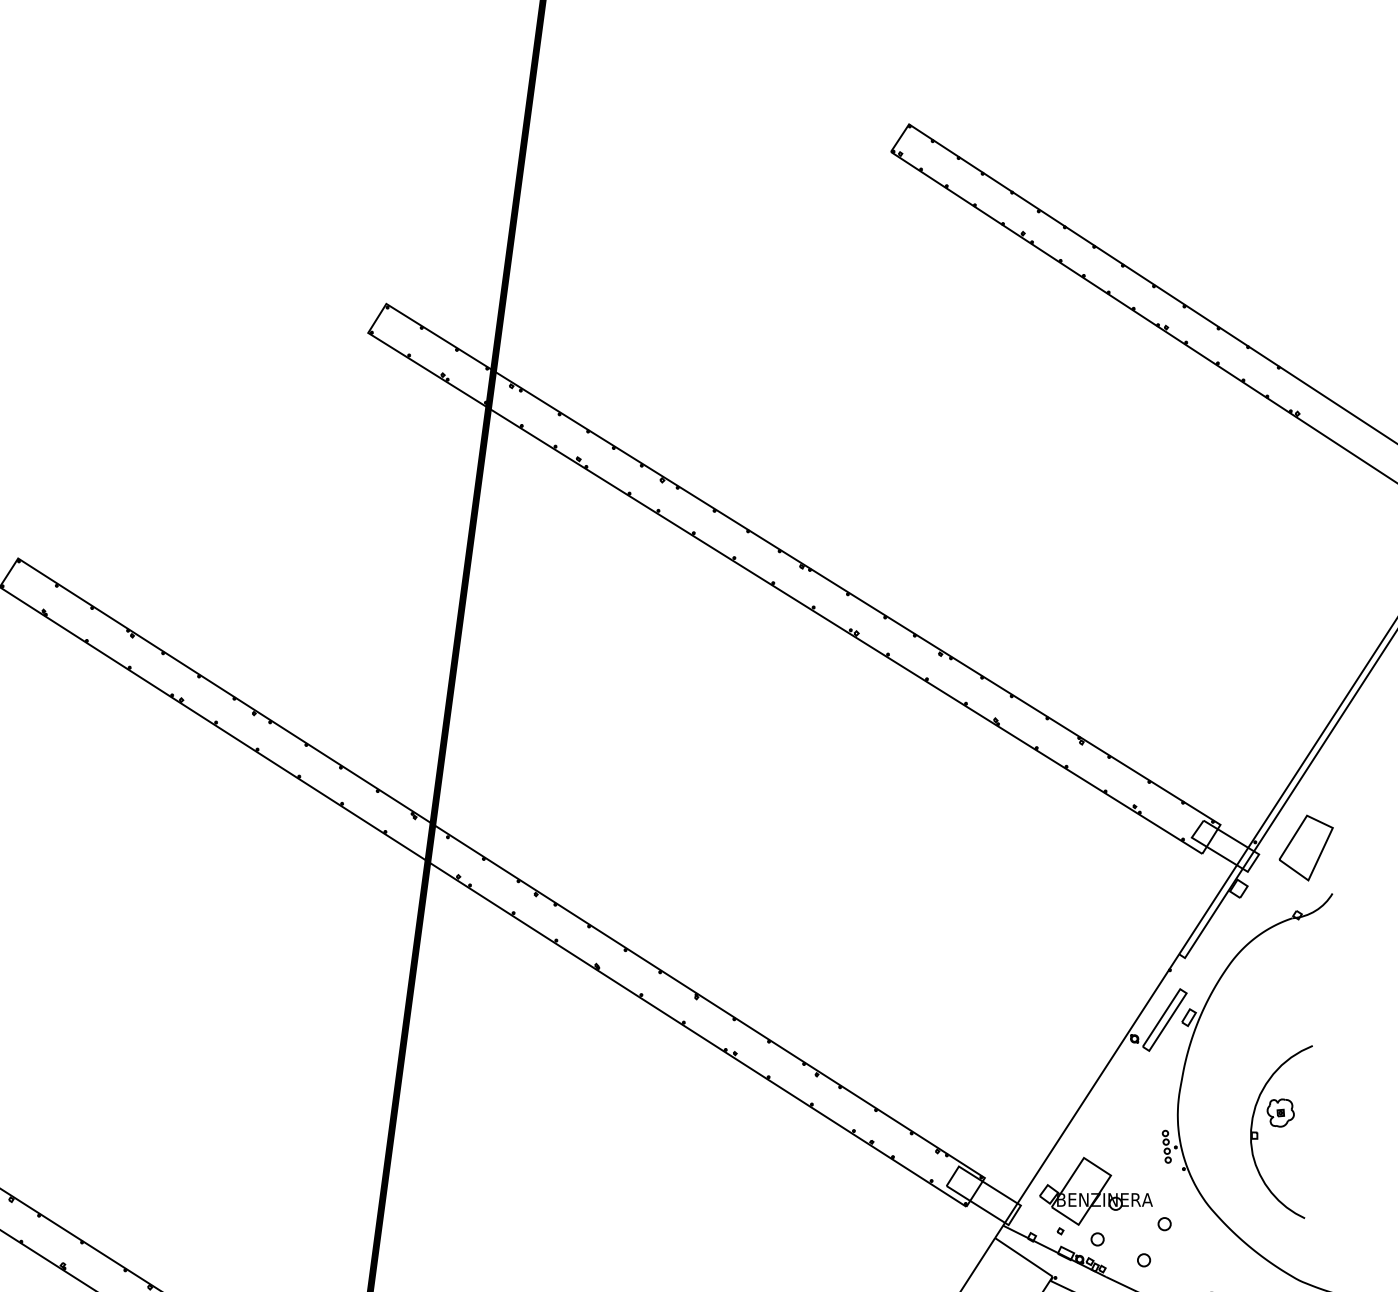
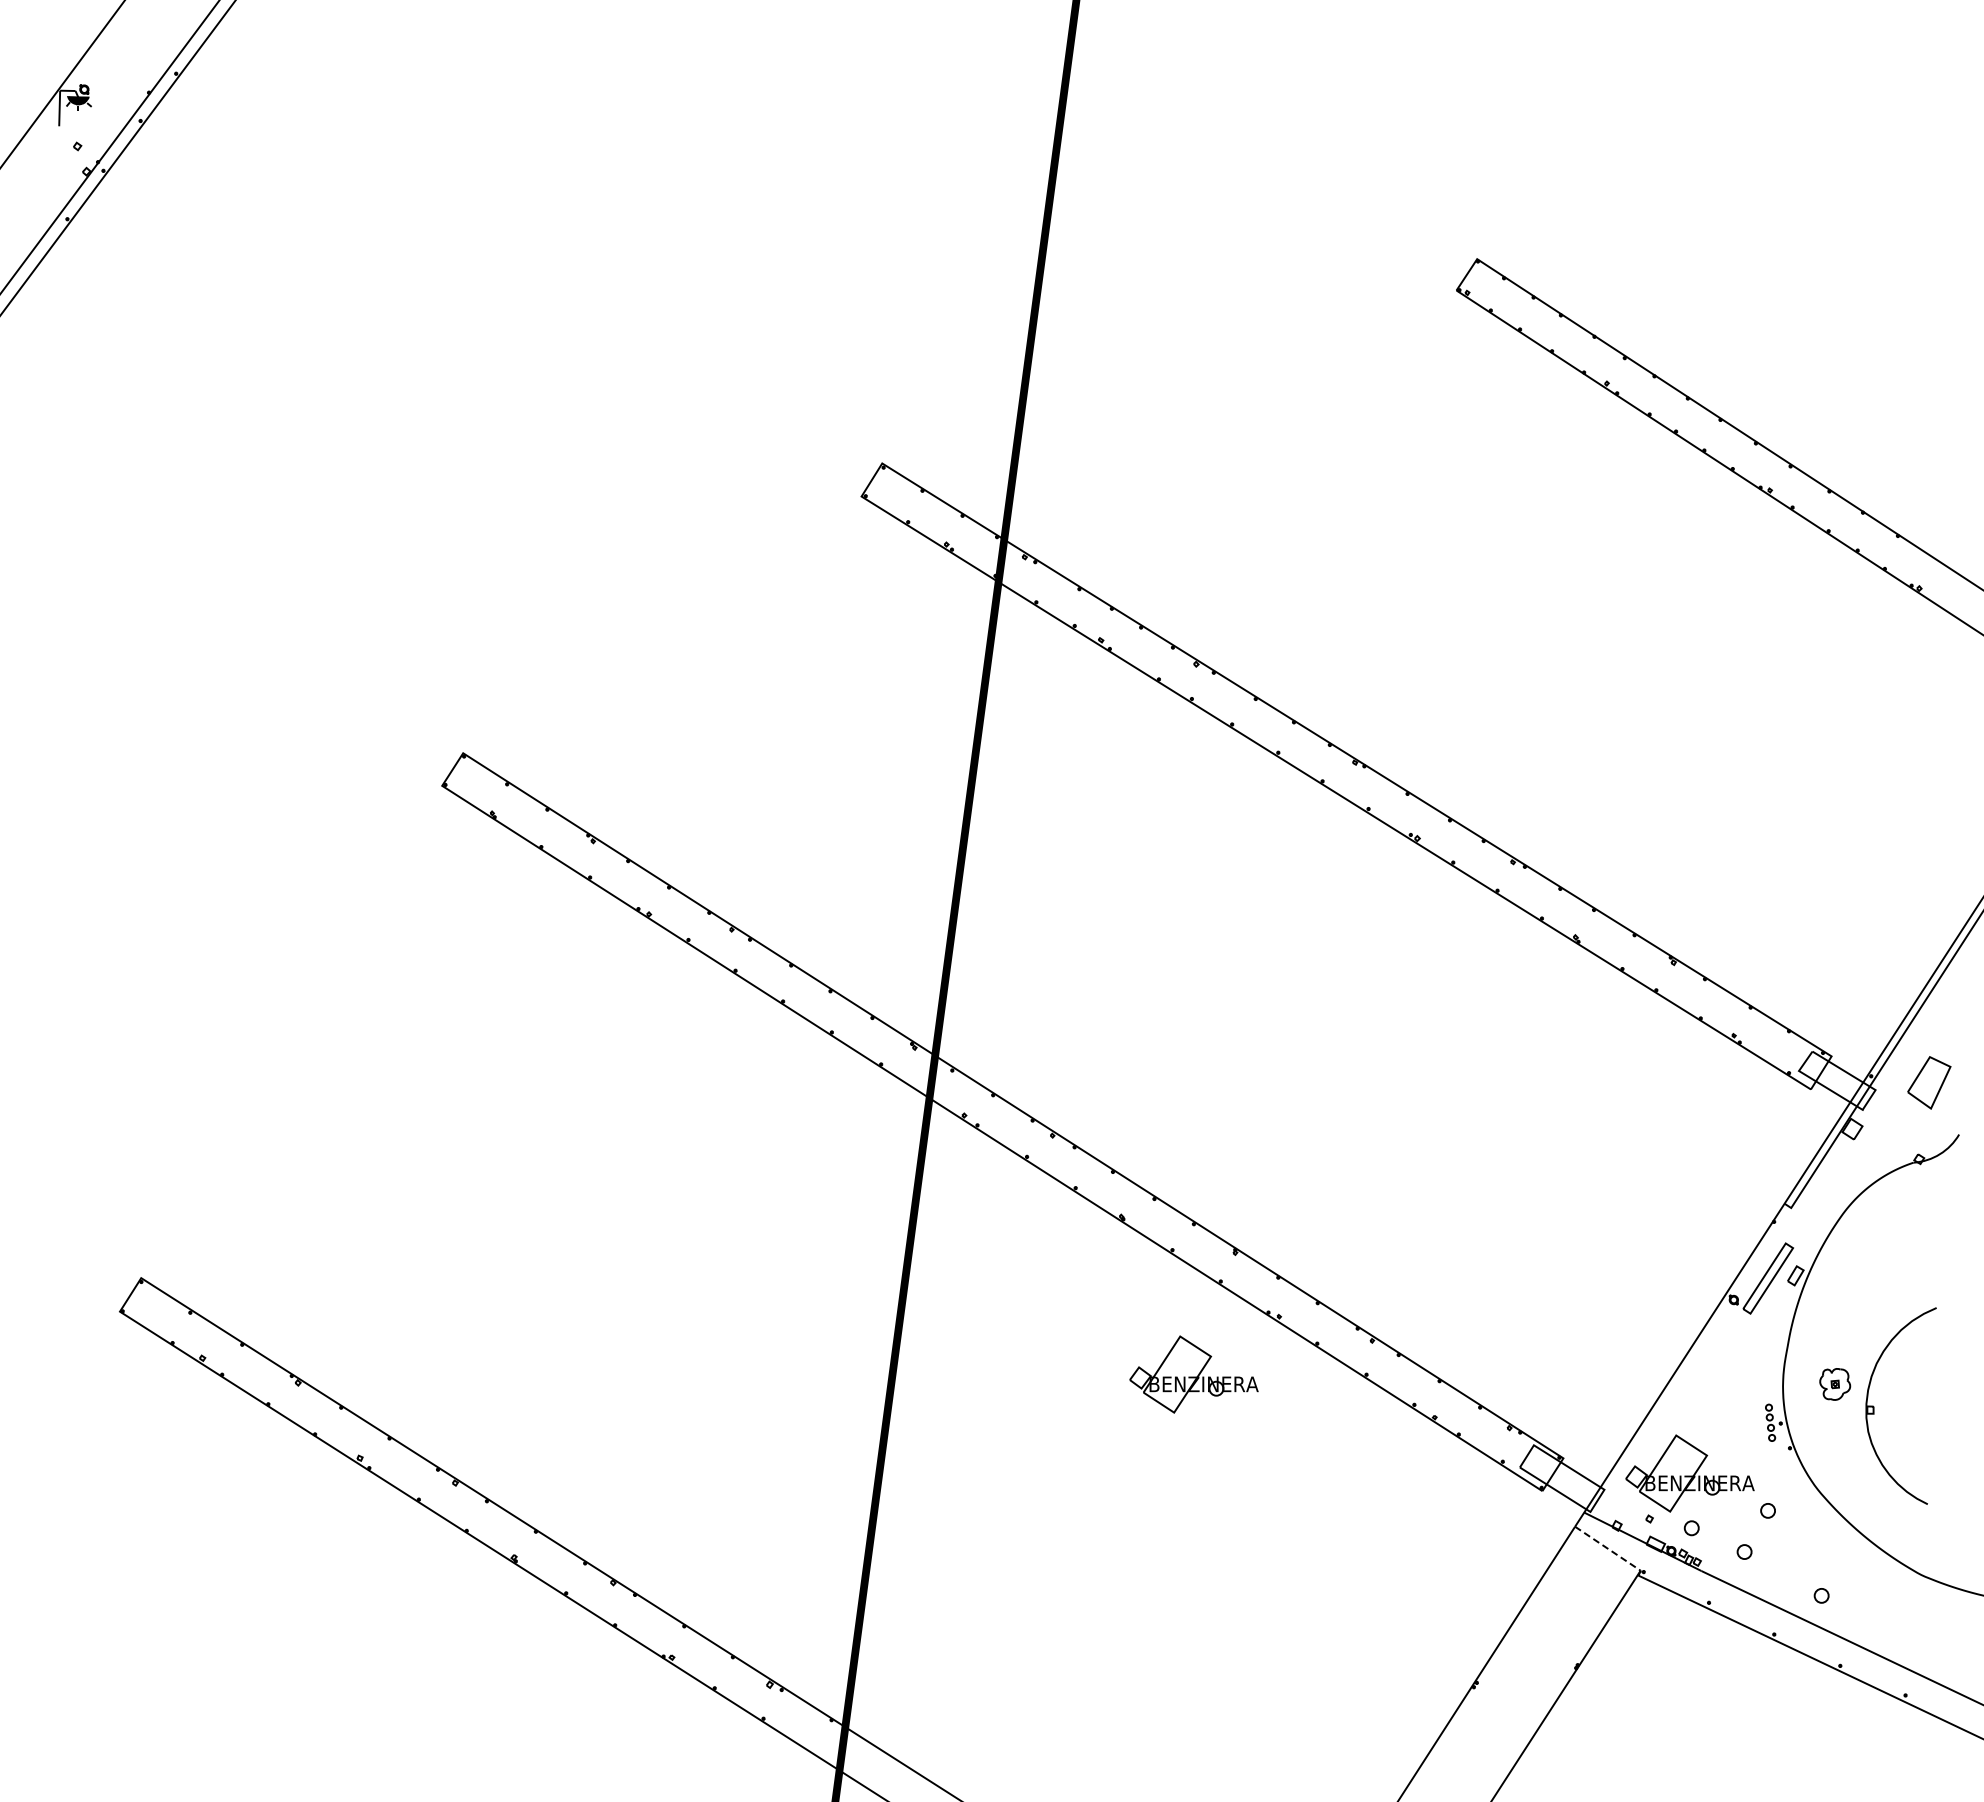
part: (1306, 847) -> (1929, 1082), size x0.7
part: (659, 1104) -> (1193, 1374), added
part: (1281, 1113) -> (1835, 1384), moved
line: (1024, 1257) -> (1608, 1548), solid -> dashed

